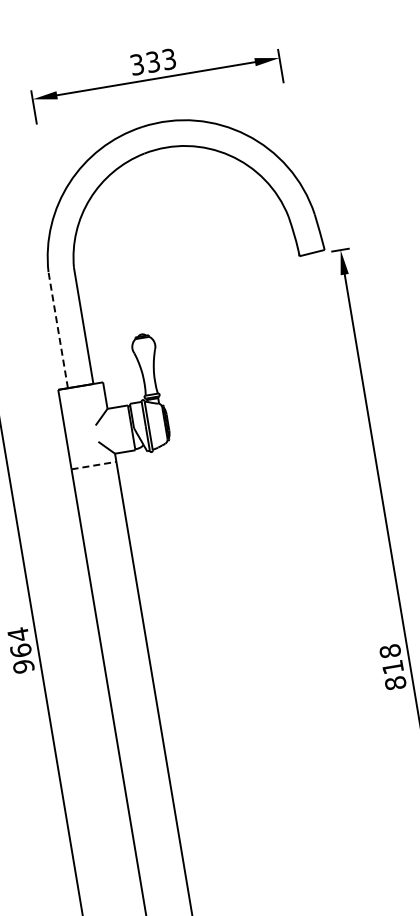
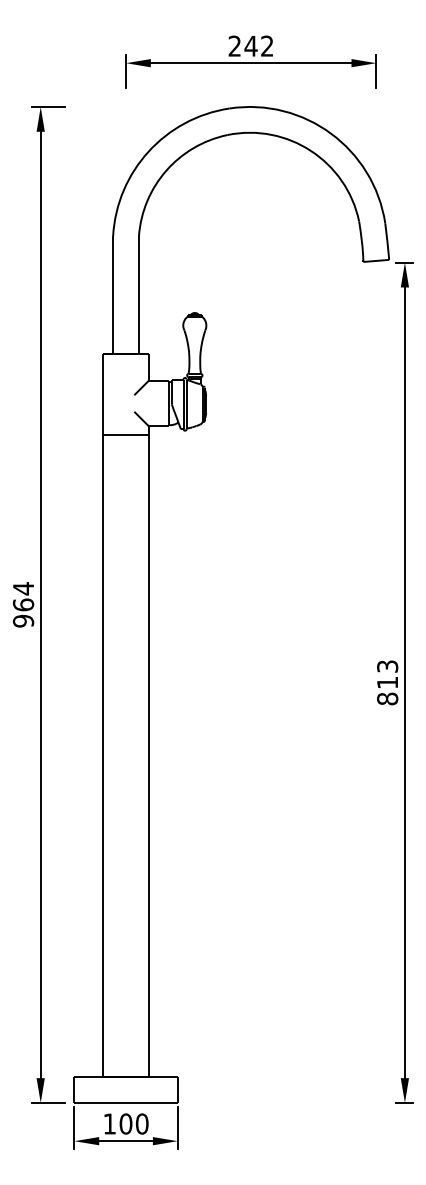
text: (152, 61) -> (250, 45), 333 -> 242
line: (58, 330) -> (113, 295), dashed -> solid
line: (94, 465) -> (126, 434), dashed -> solid
text: (390, 651) -> (387, 666), 818 -> 813

